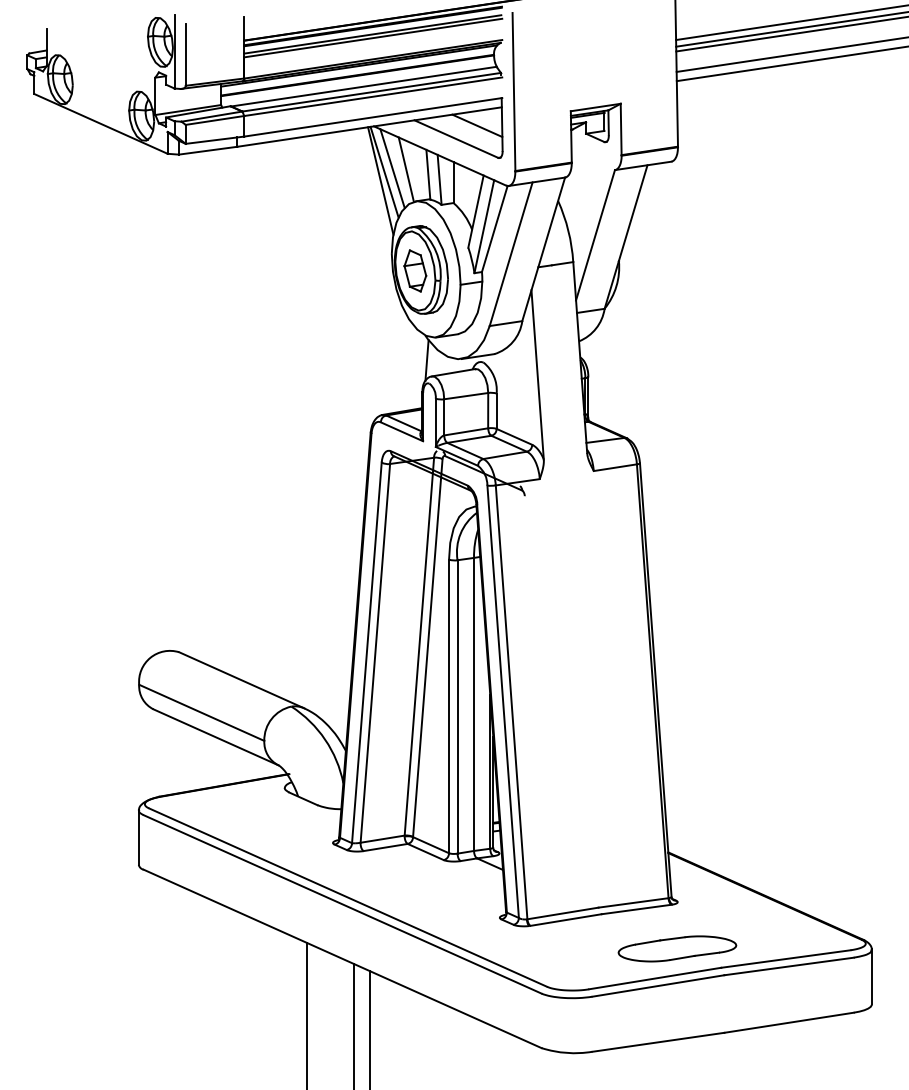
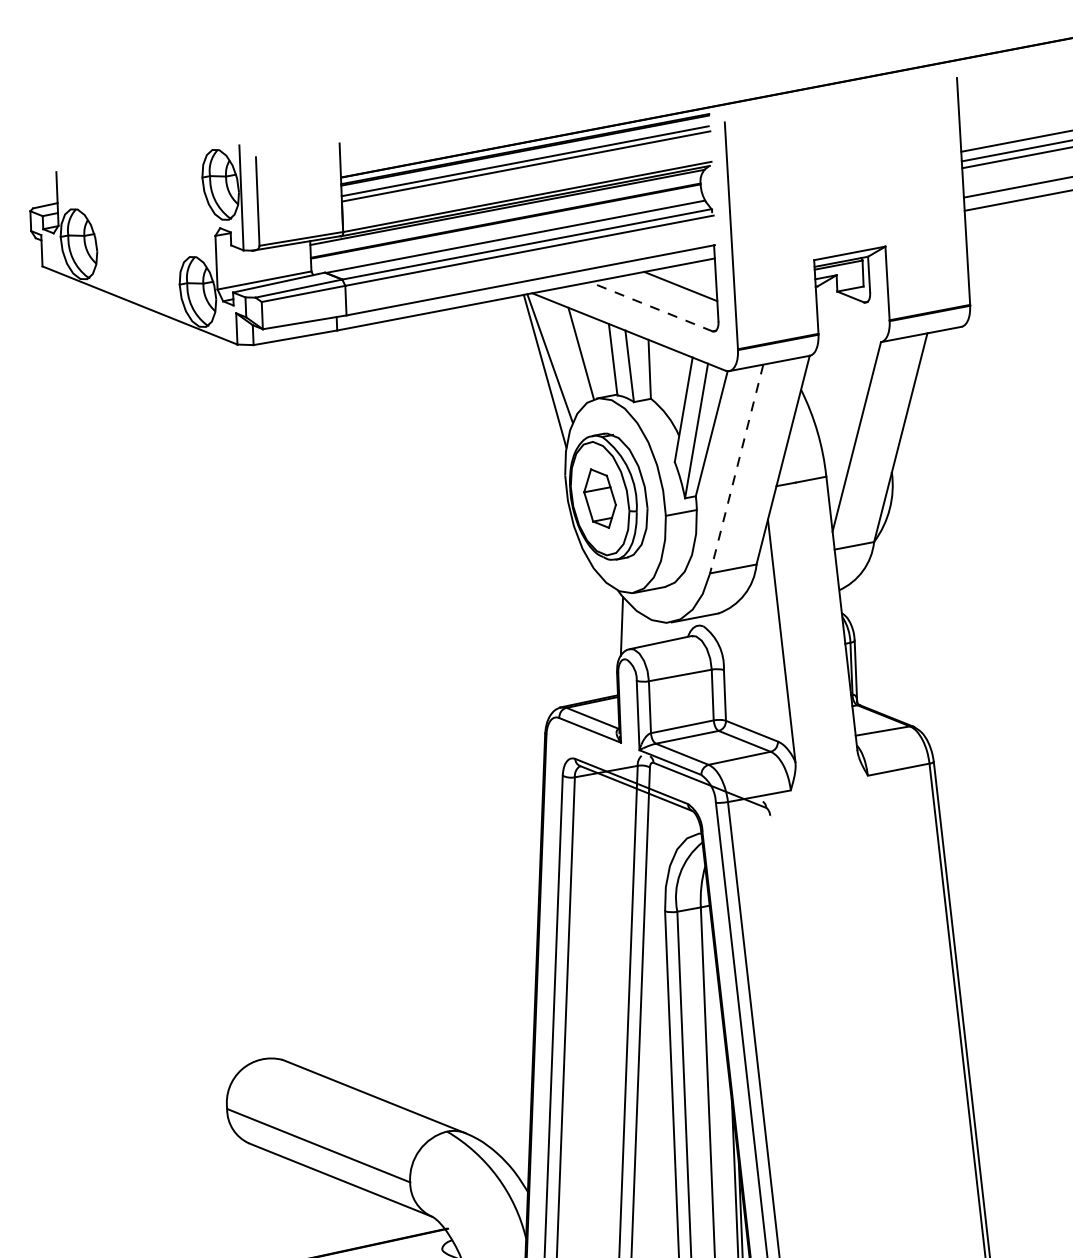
line: (456, 139) -> (651, 307), solid -> dashed
line: (392, 168) -> (561, 352), removed
line: (511, 254) -> (737, 469), solid -> dashed

